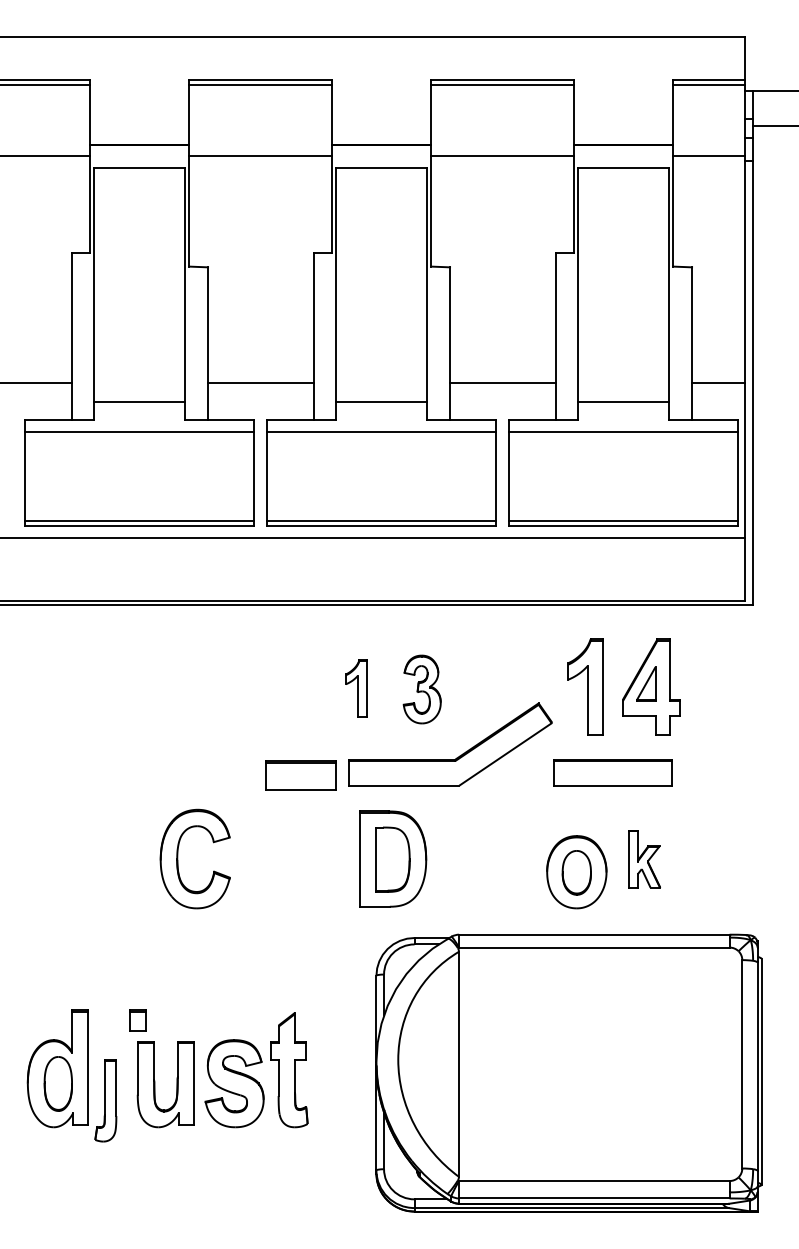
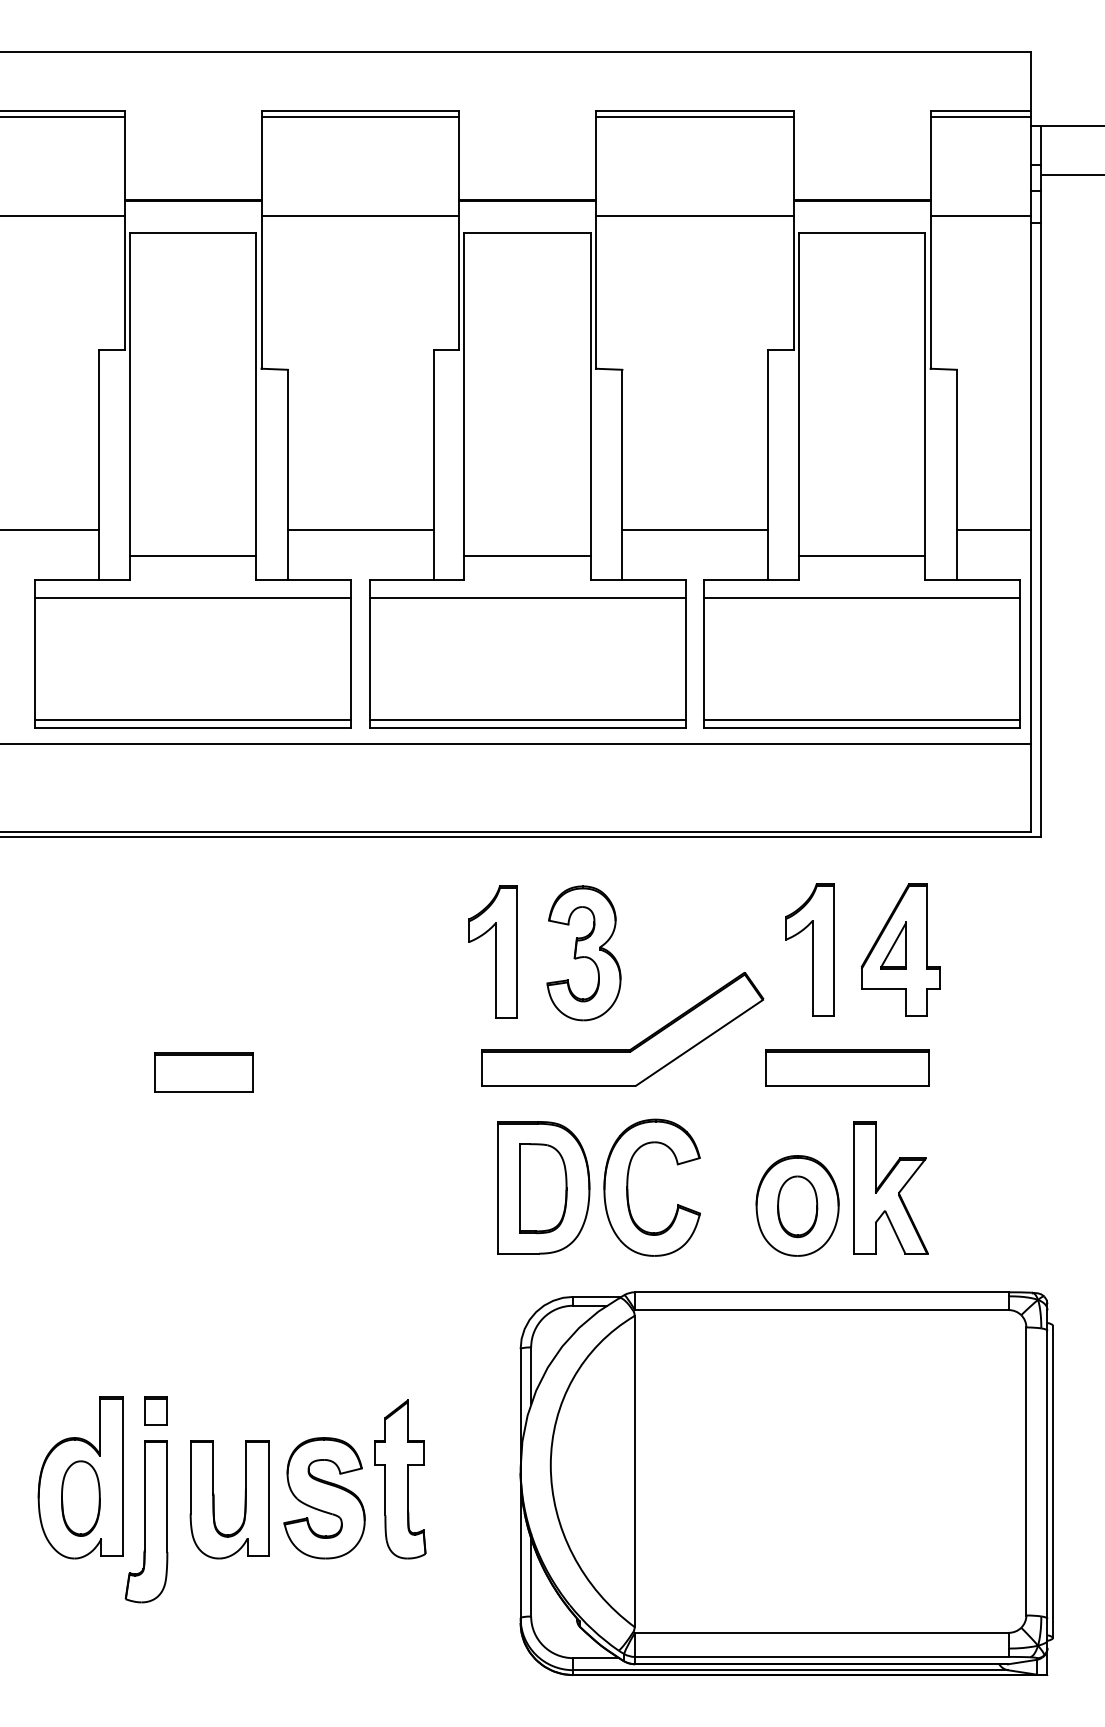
part: (356, 688) -> (492, 951), size x1.67
part: (421, 689) -> (583, 953), size x1.43
part: (300, 775) -> (203, 1072), moved
part: (178, 858) -> (628, 1187), moved
part: (644, 858) -> (890, 1187), size x1.67
part: (137, 1020) -> (155, 1410), moved
part: (105, 1100) -> (146, 1521), size x1.43

